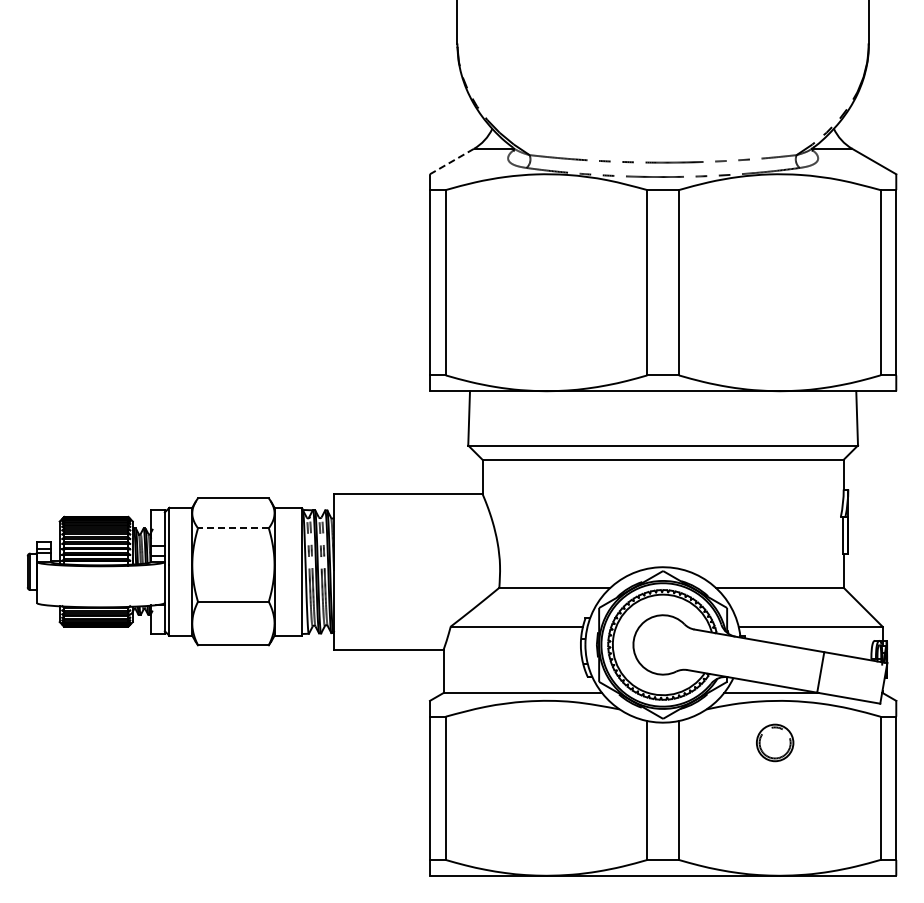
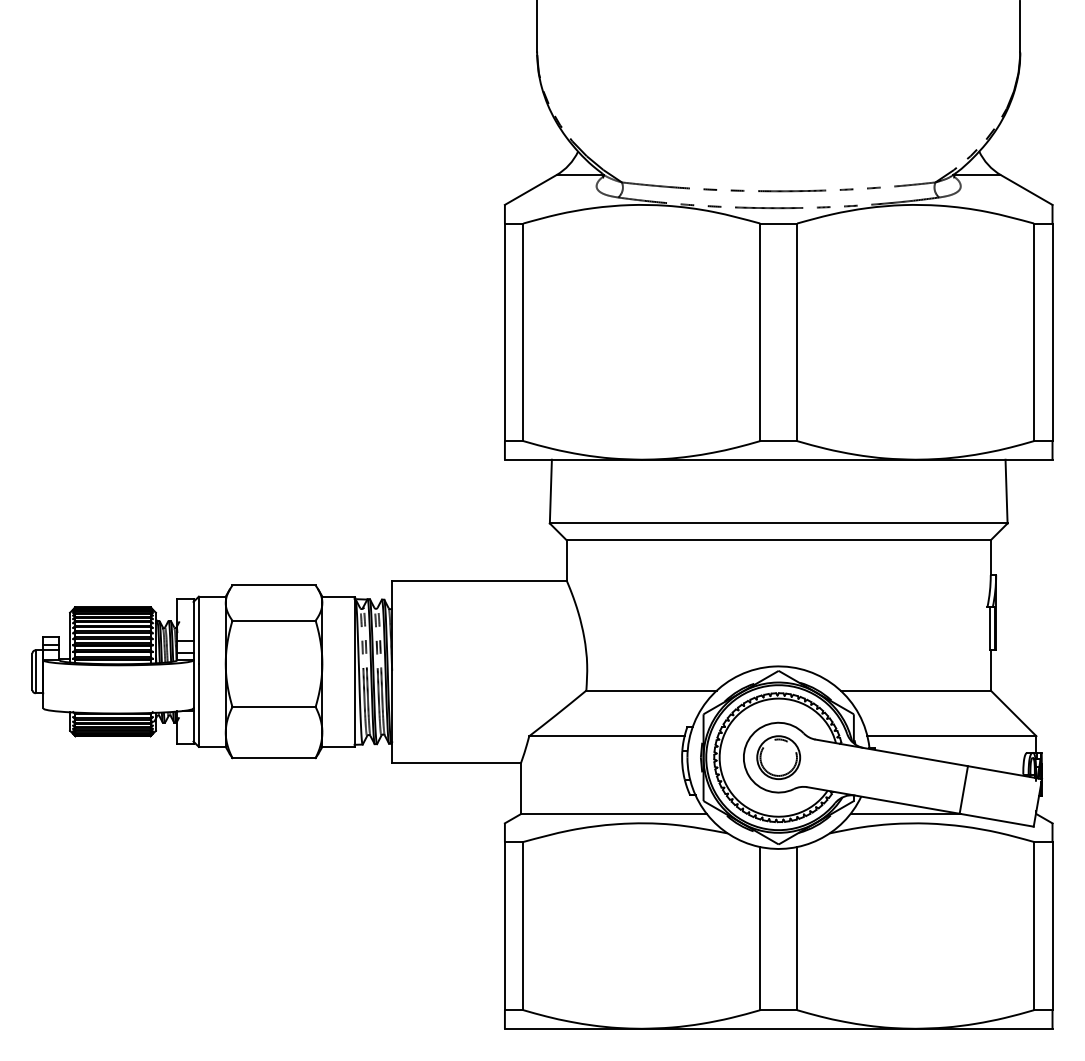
line: (451, 161) -> (530, 189), dashed -> solid
line: (232, 528) -> (272, 620), dashed -> solid
part: (775, 742) -> (779, 757), moved

